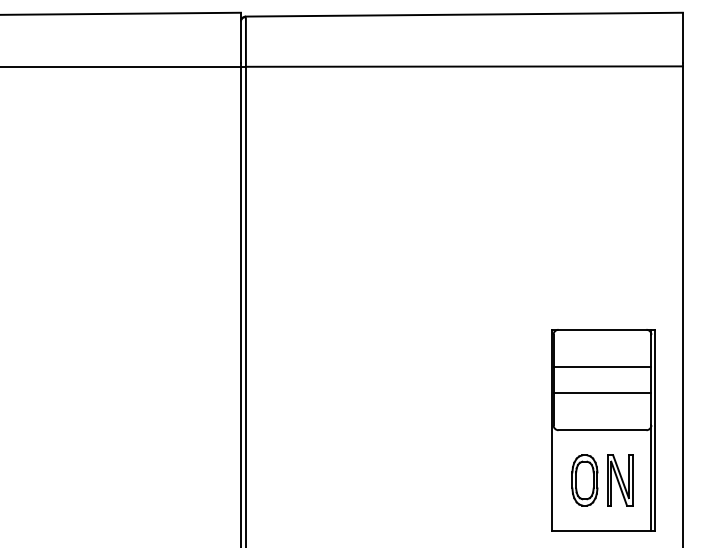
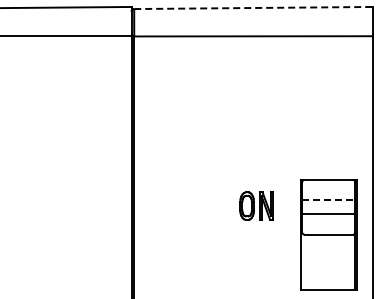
line: (464, 15) -> (253, 8), solid -> dashed
line: (602, 367) -> (328, 200), solid -> dashed
part: (602, 479) -> (256, 205), moved

